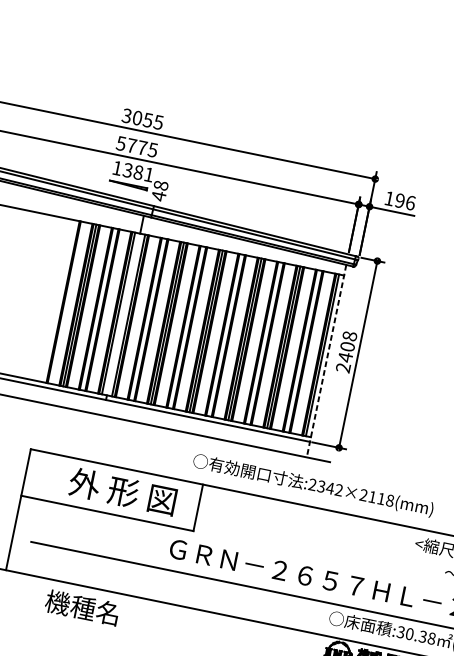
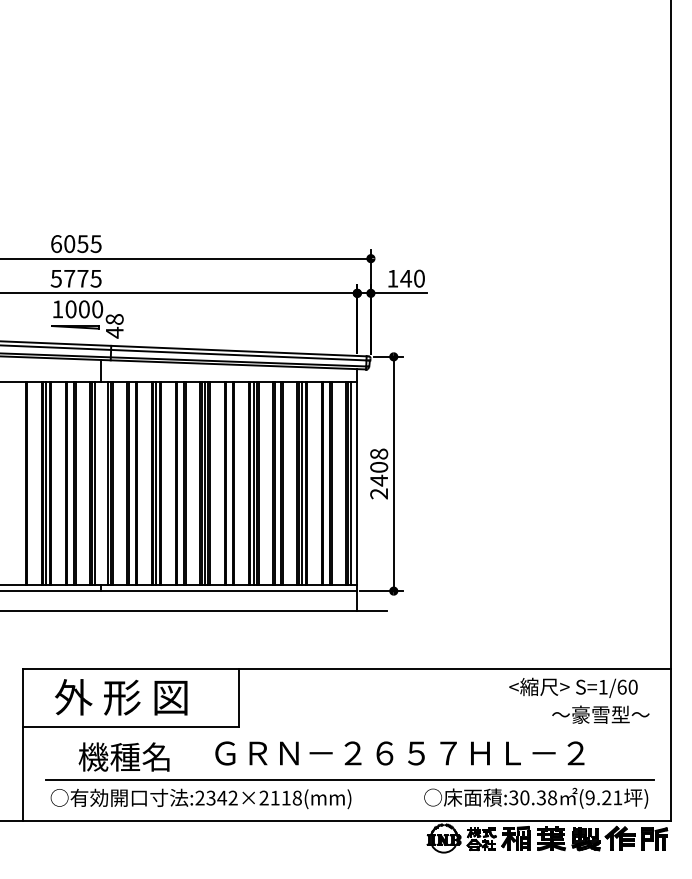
text: (127, 115) -> (56, 243), 3055 -> 6055
text: (138, 172) -> (84, 309), 1381 -> 1000
text: (405, 201) -> (412, 278), 196 -> 140
line: (326, 360) -> (357, 489), dashed -> solid
text: (312, 485) -> (200, 798), moved
text: (122, 491) -> (121, 697), moved
text: (81, 607) -> (123, 756), moved

